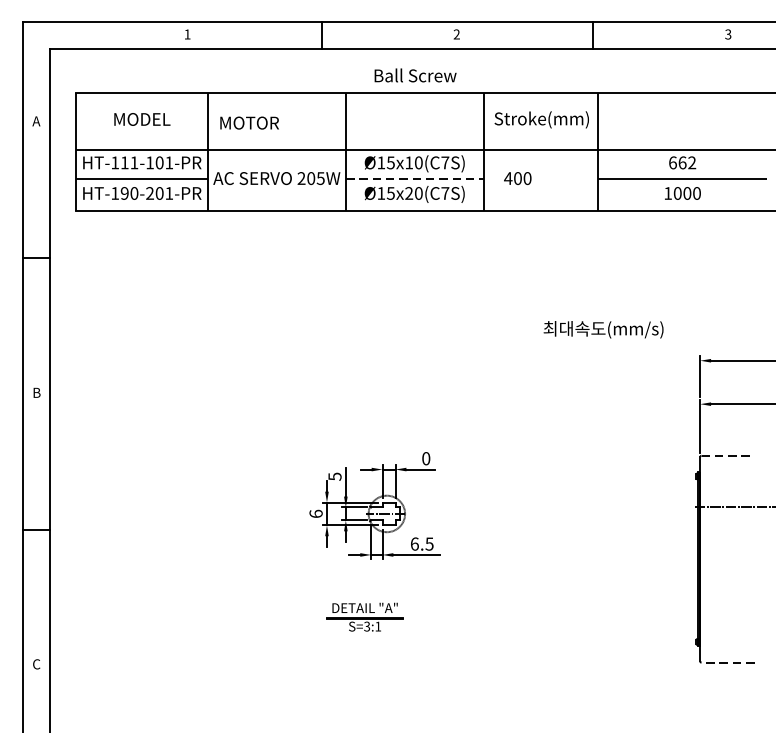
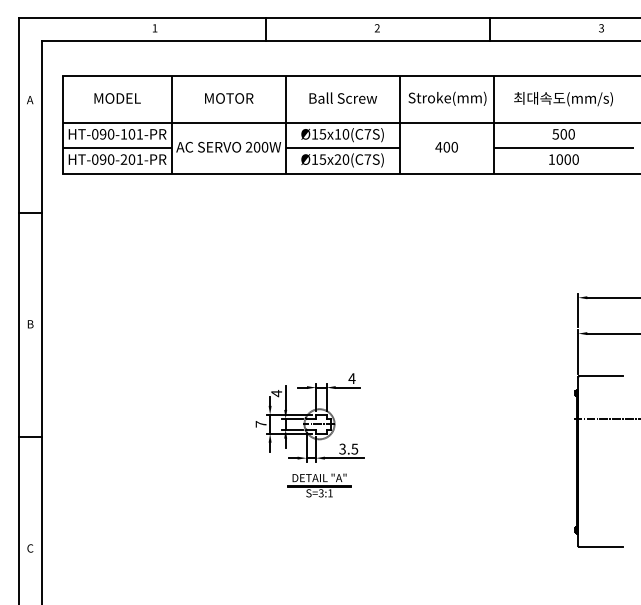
text: (415, 74) -> (343, 97), moved
text: (249, 123) -> (229, 98), moved
text: (125, 163) -> (103, 134), HT-111-101-PR -> HT-090-101-PR
text: (682, 163) -> (563, 134), 662 -> 500
text: (320, 177) -> (264, 146), 205W -> 200W
text: (517, 178) -> (446, 147), moved
line: (415, 180) -> (343, 148), dashed -> solid
text: (115, 193) -> (95, 159), HT-190-201-PR -> HT-090-201-PR
text: (603, 330) -> (563, 99), moved
line: (728, 456) -> (601, 376), dashed -> solid
text: (425, 458) -> (351, 378), 0 -> 4
text: (334, 476) -> (276, 393), 5 -> 4
text: (315, 513) -> (260, 423), 6 -> 7
text: (414, 543) -> (342, 448), 6.5 -> 3.5
part: (364, 617) -> (319, 485), moved
line: (728, 663) -> (601, 547), dashed -> solid

